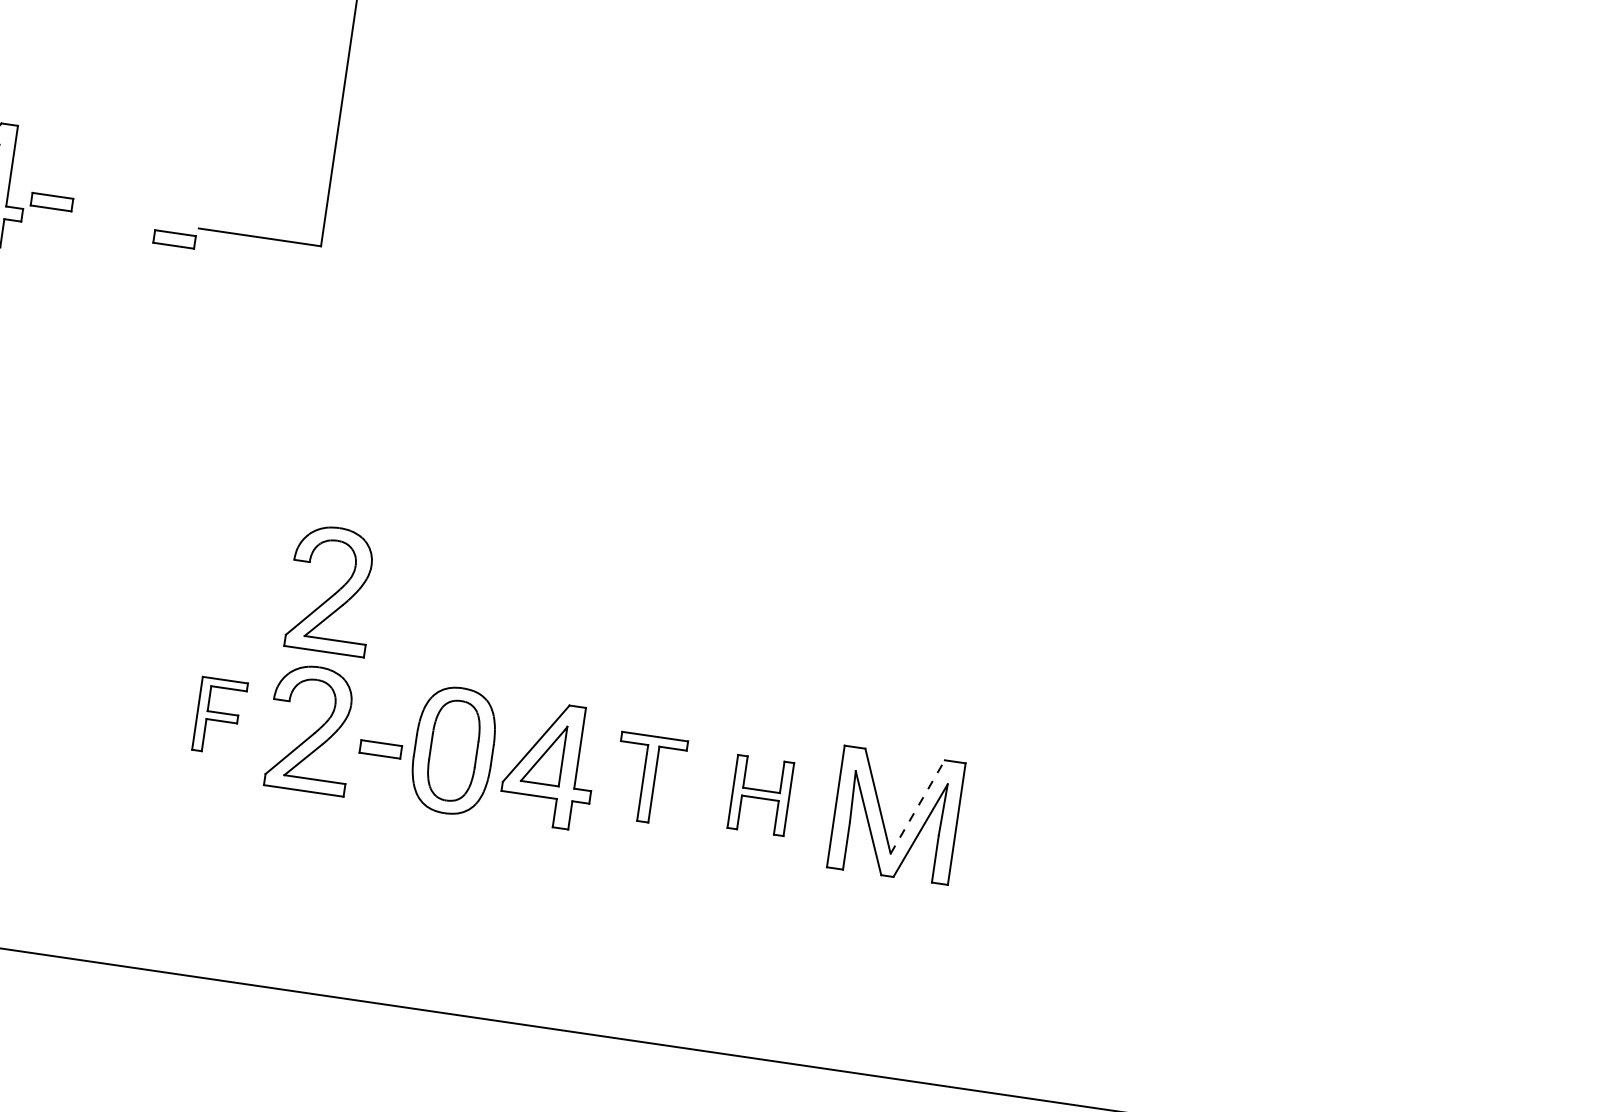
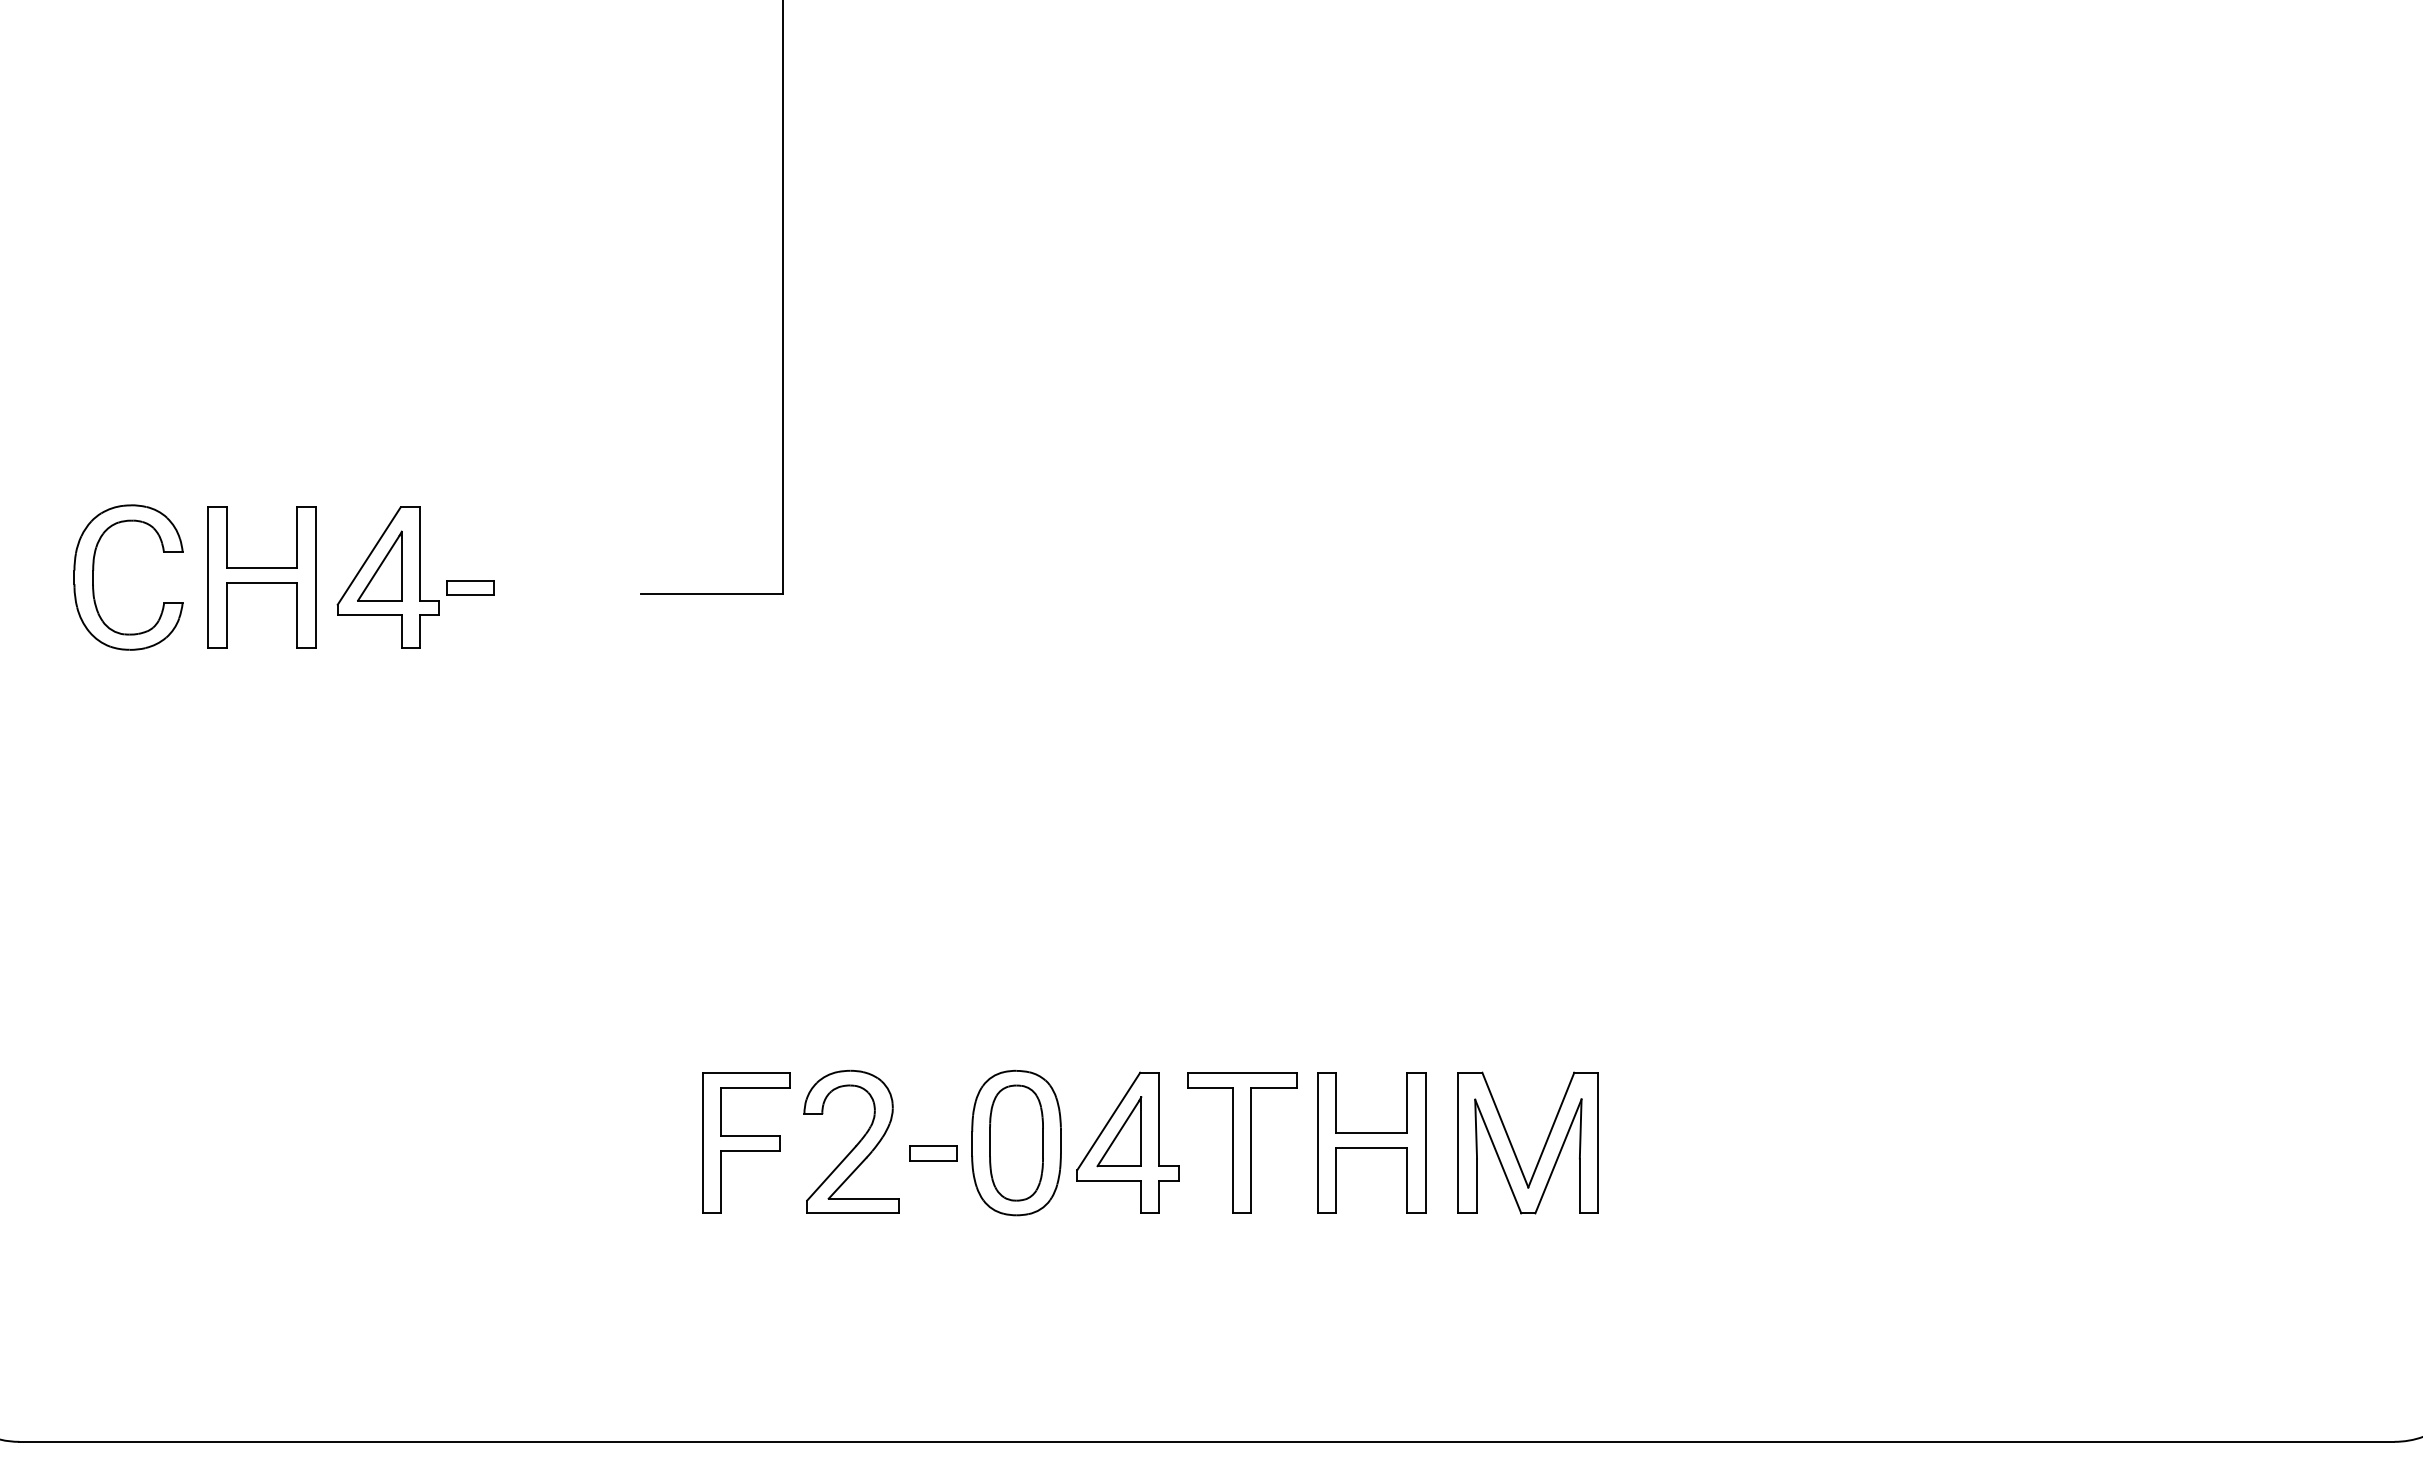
part: (174, 238) -> (615, 609), removed
part: (331, 589) -> (851, 980), removed
part: (220, 716) -> (746, 1142), size x1.67
part: (649, 778) -> (1242, 1142), size x1.43
part: (760, 795) -> (1371, 1142), size x1.67
line: (917, 807) -> (1551, 1130), dashed -> solid

